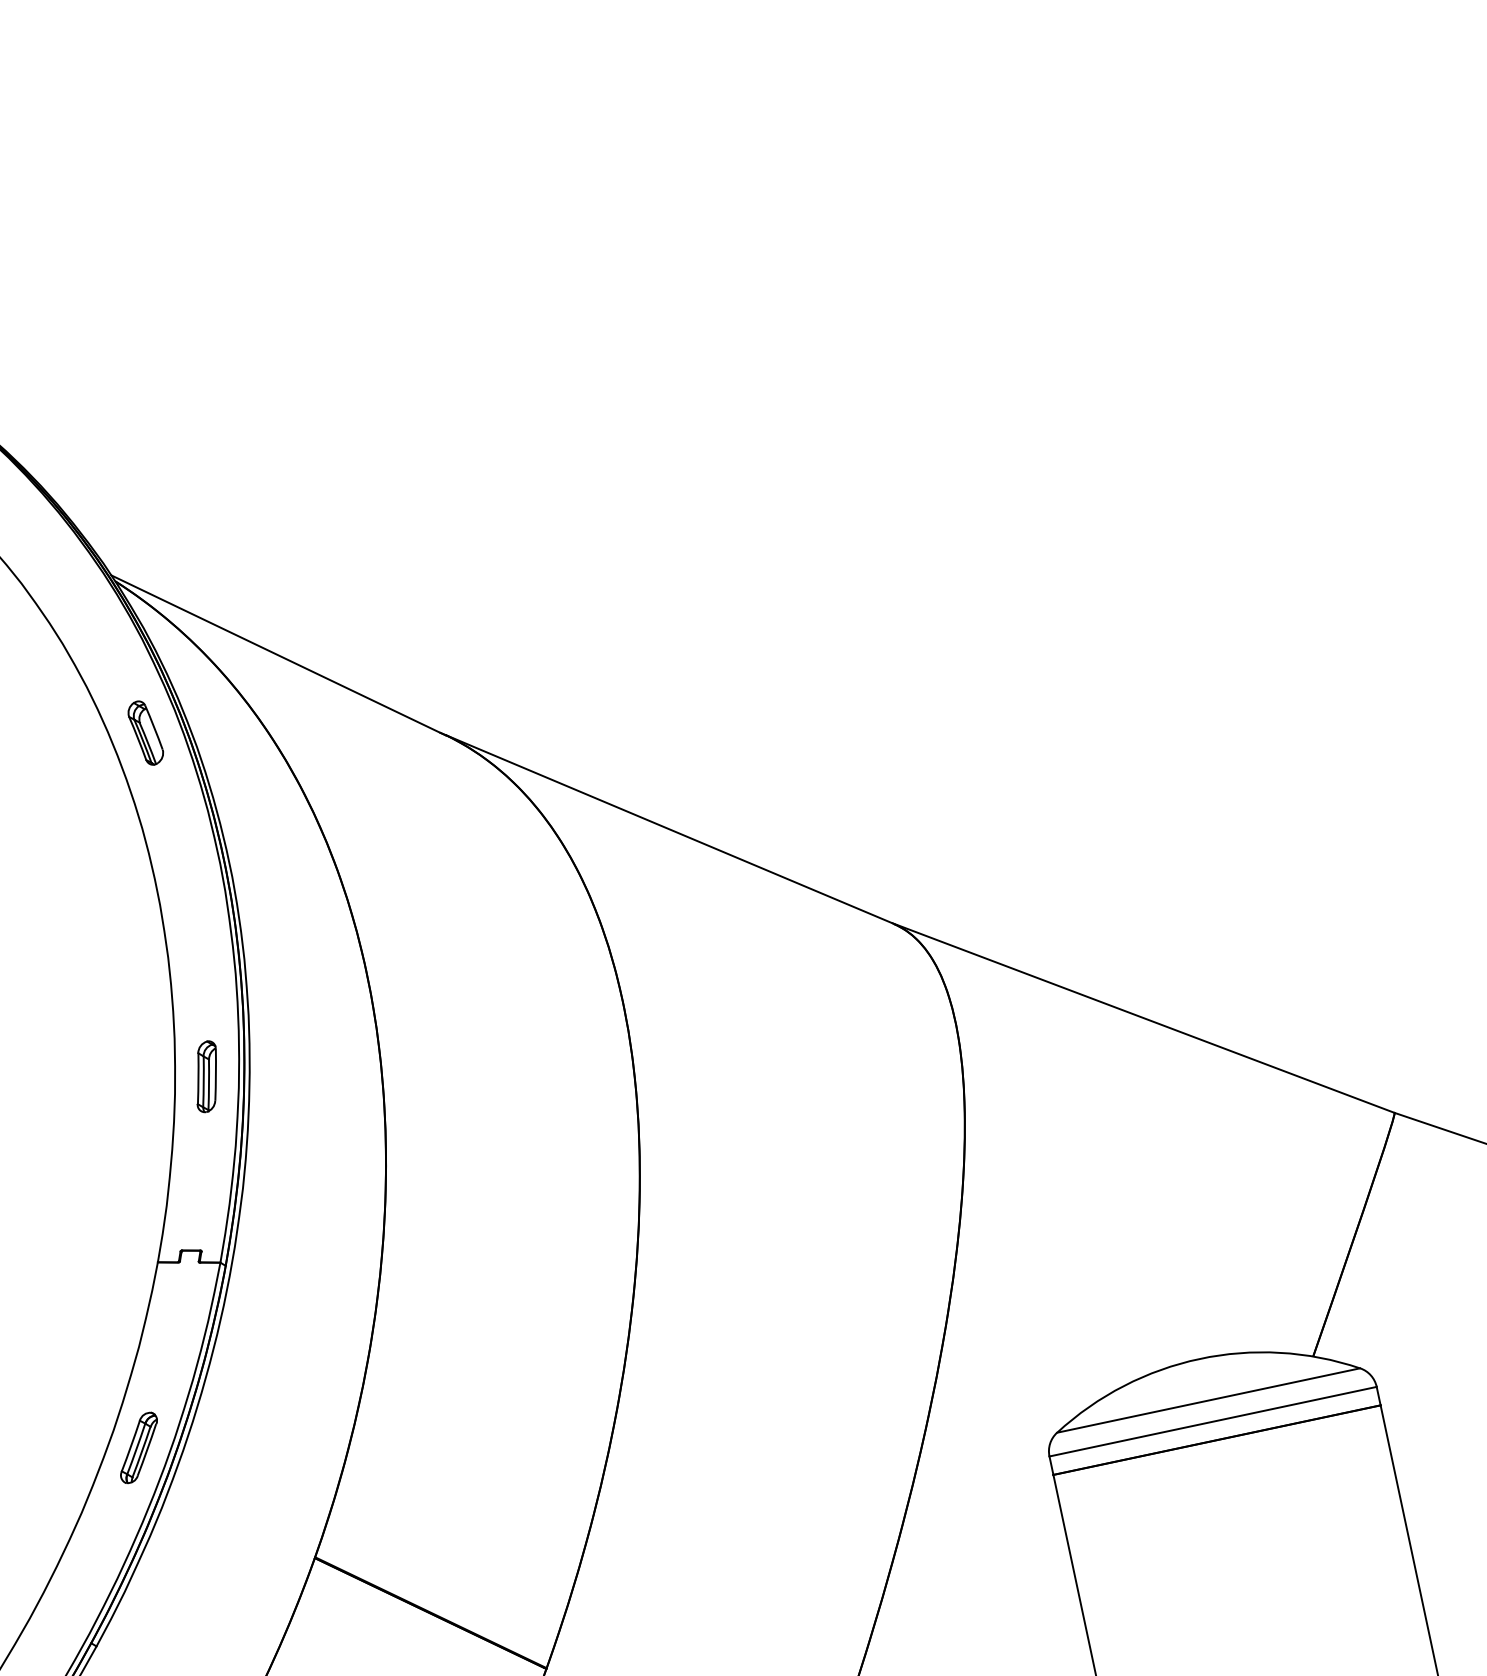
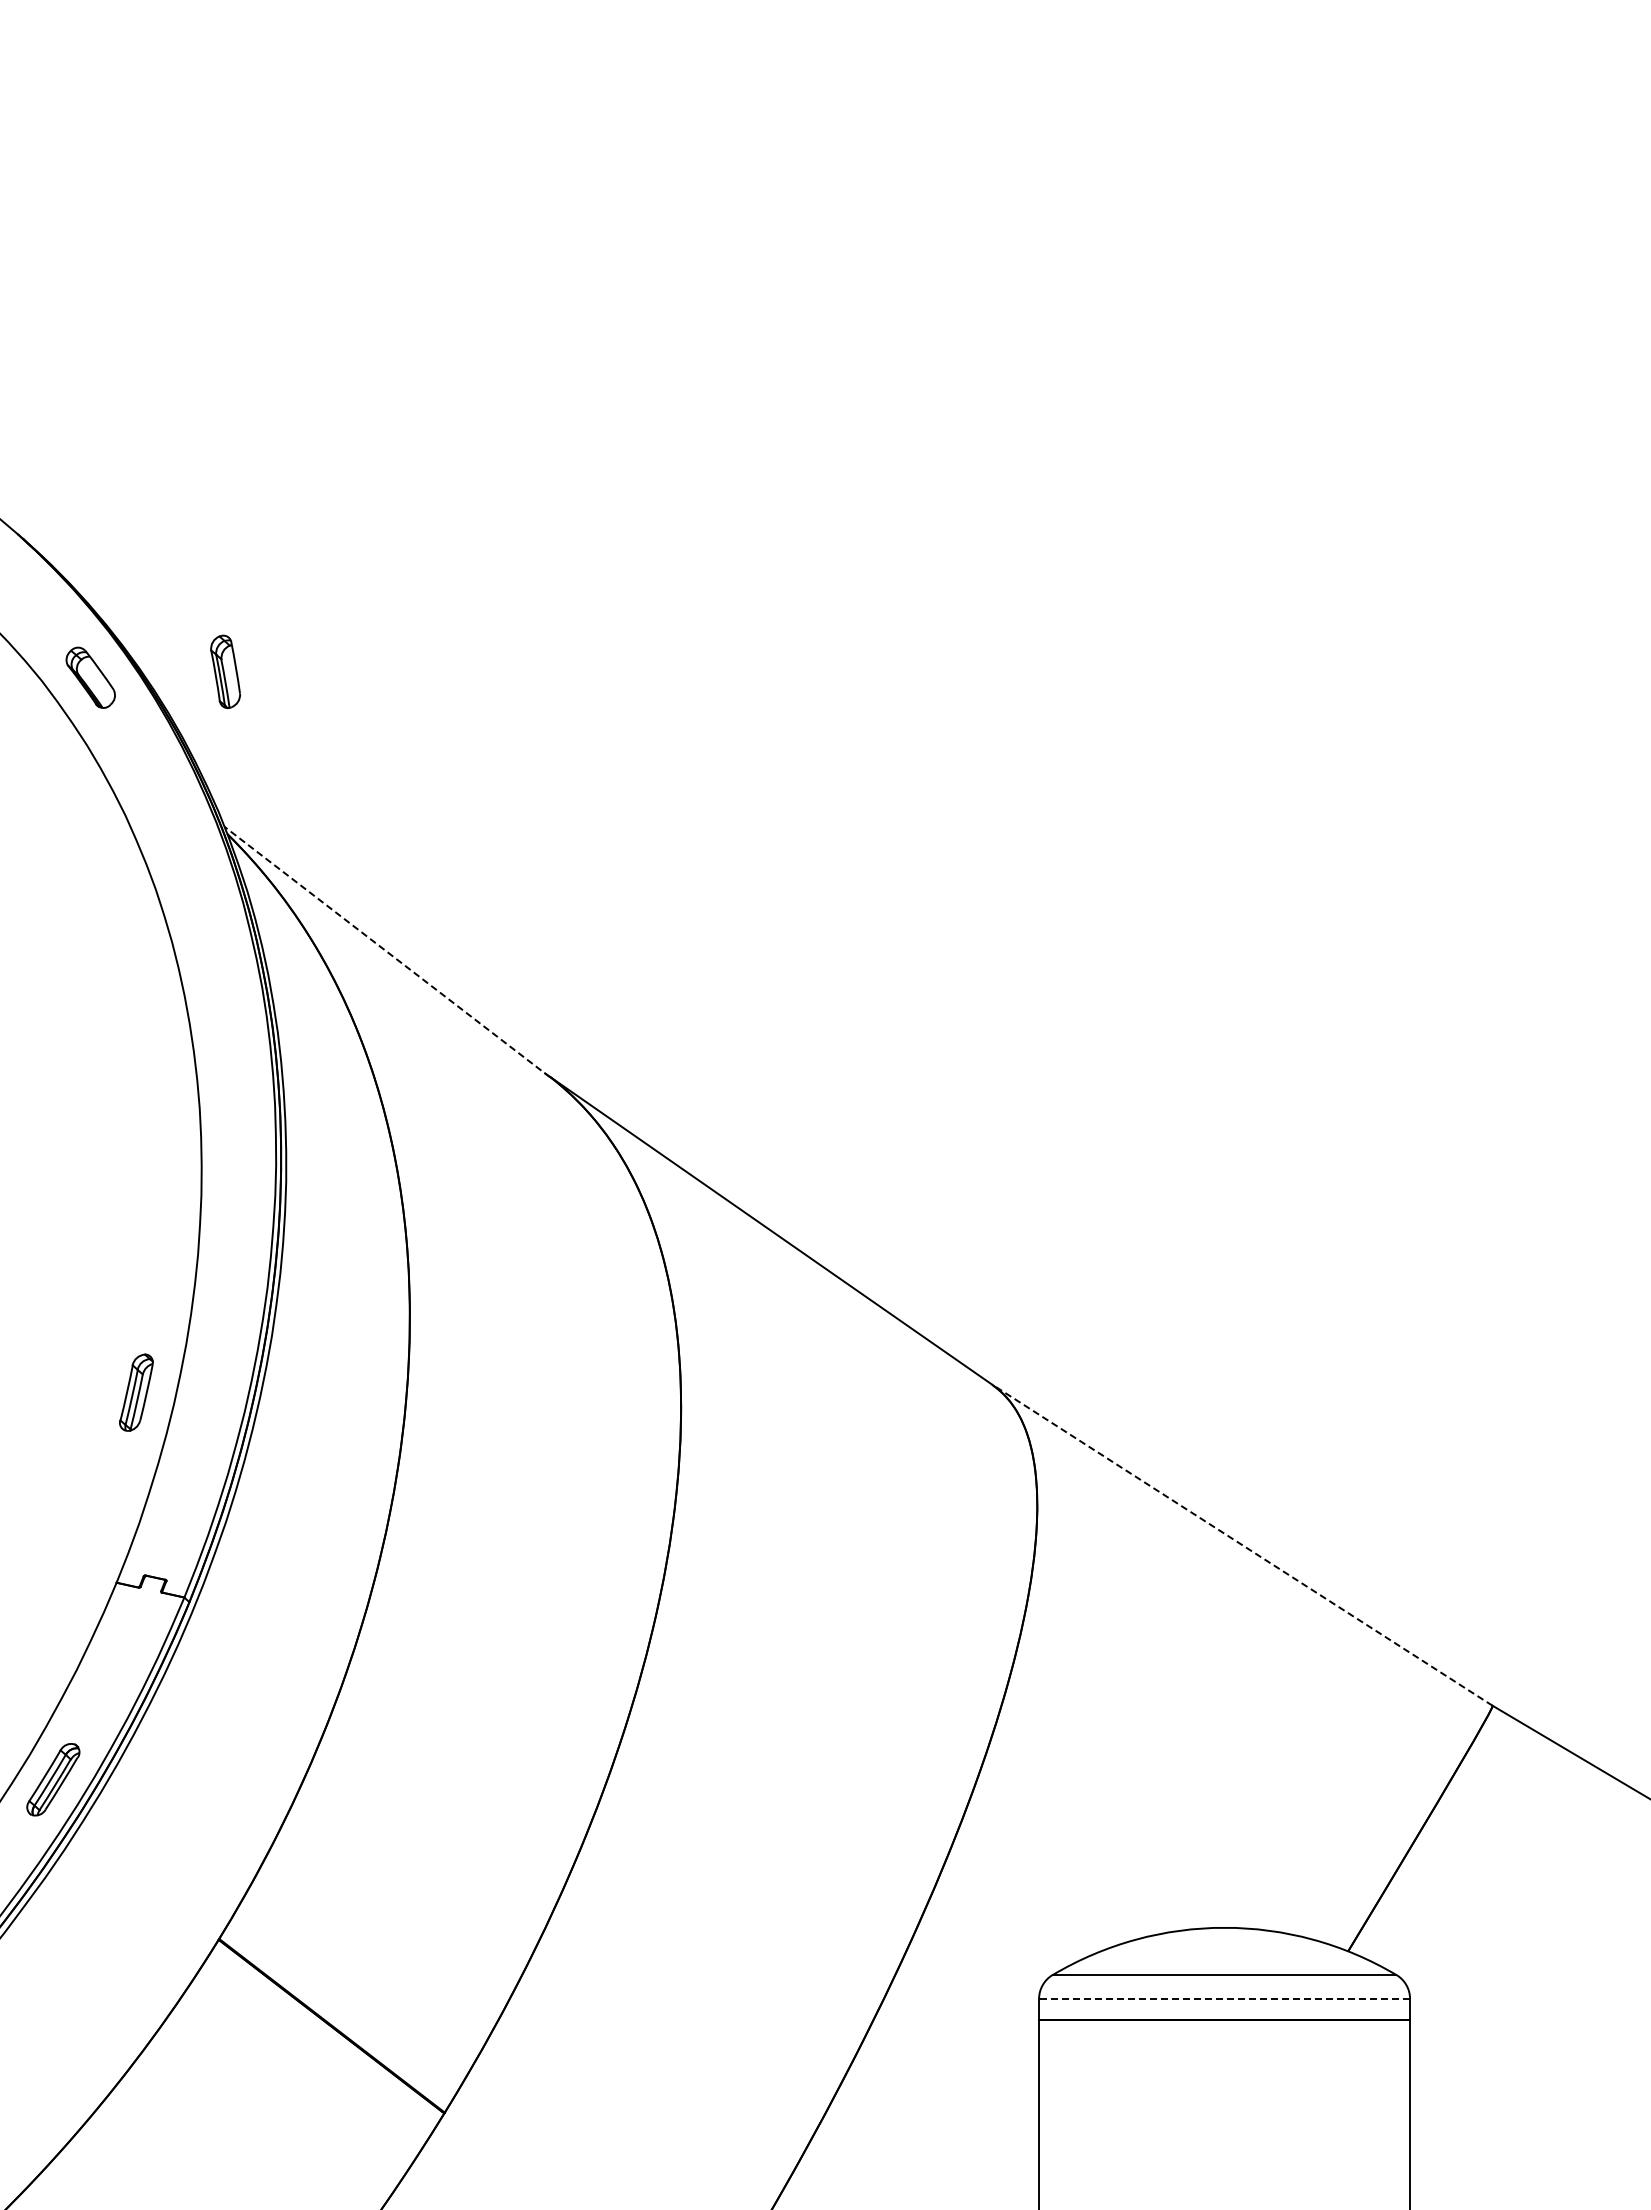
line: (277, 654) -> (386, 951), solid -> dashed
part: (145, 732) -> (225, 671), moved
line: (1142, 1017) -> (1241, 1544), solid -> dashed
part: (206, 1076) -> (136, 1392), moved
line: (1212, 1421) -> (1224, 1998), solid -> dashed

